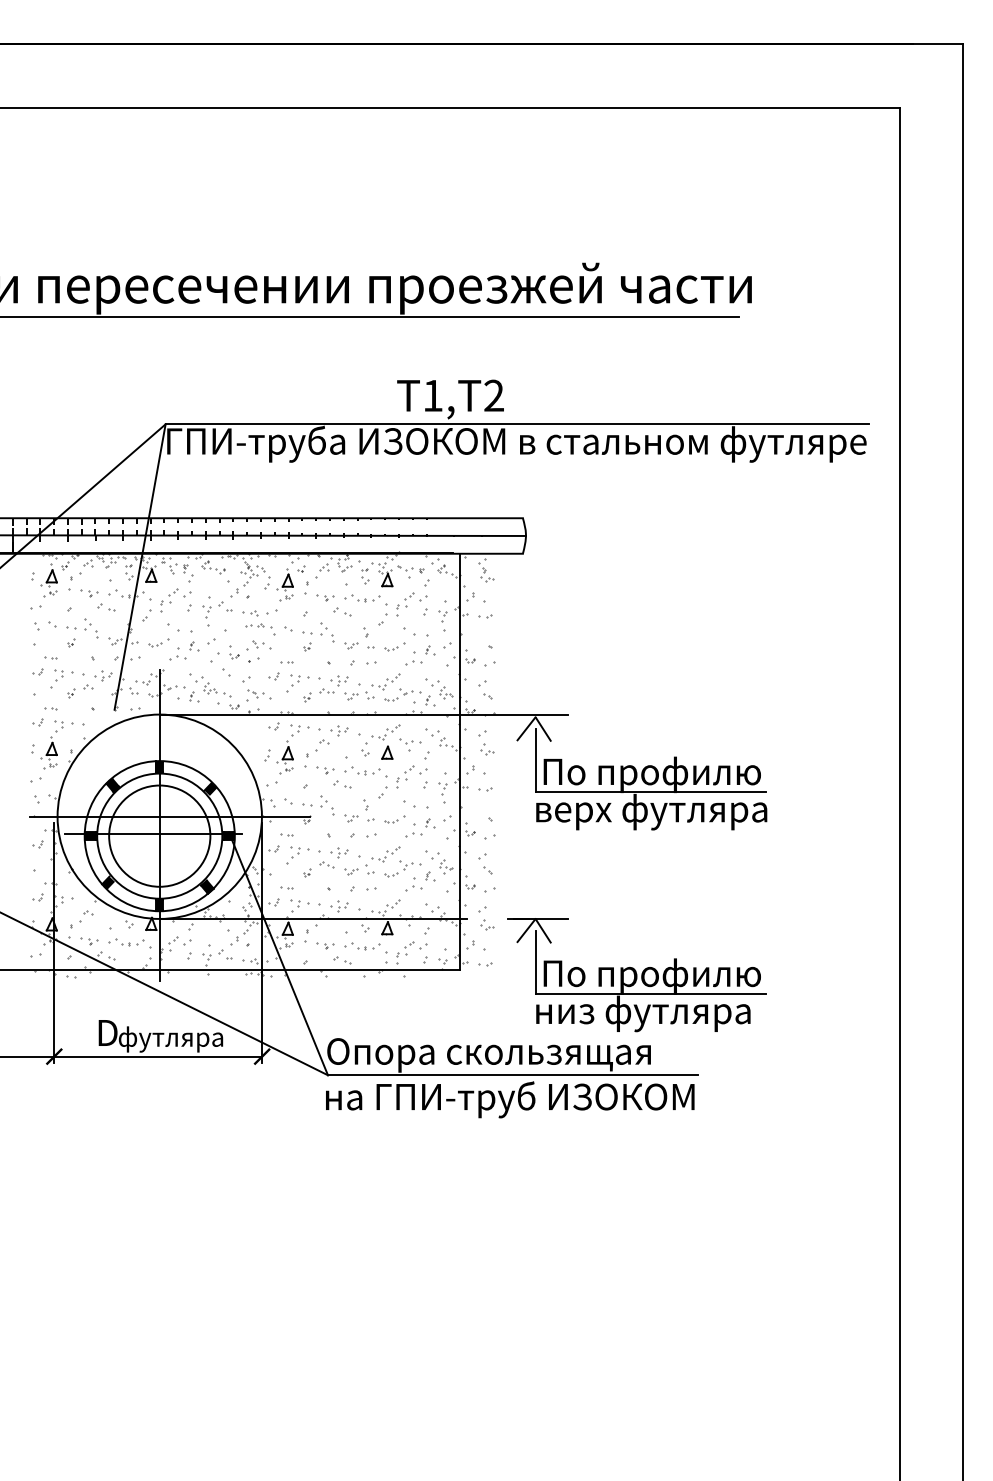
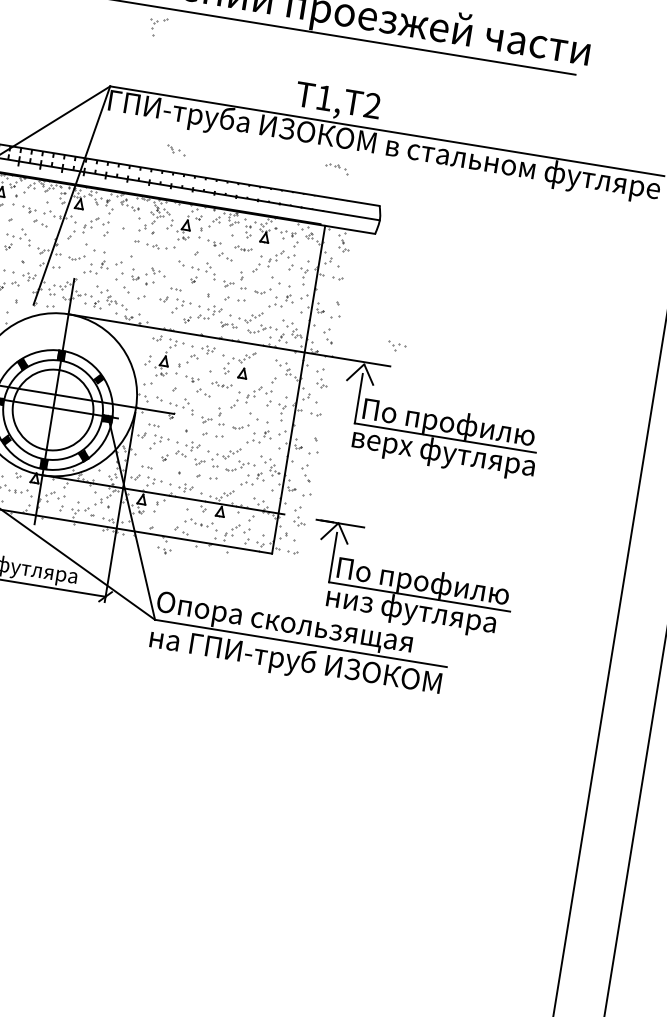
part: (362, 598) -> (243, 248), size x0.6
part: (212, 613) -> (157, 26), moved
part: (260, 629) -> (336, 169), moved
part: (259, 694) -> (175, 150), moved
part: (359, 695) -> (228, 324), size x0.7
part: (410, 744) -> (396, 346), moved
part: (362, 770) -> (221, 384), size x0.7
part: (325, 945) -> (164, 550), moved

